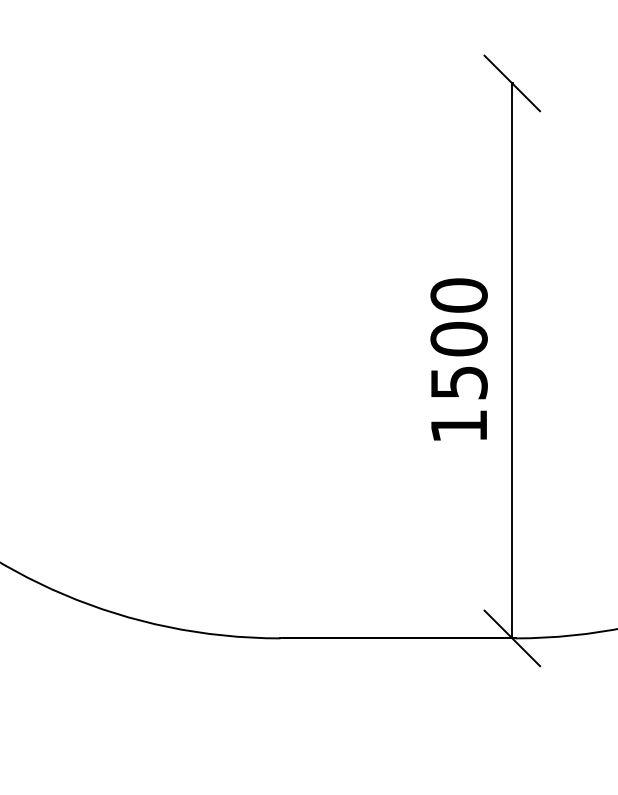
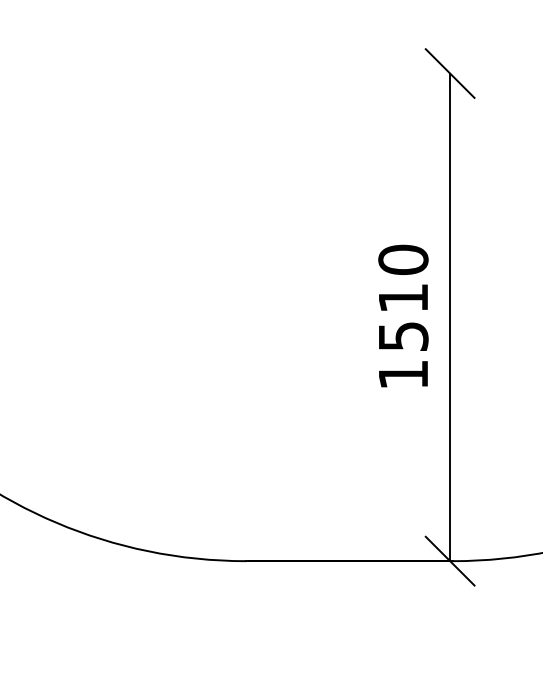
text: (458, 339) -> (402, 298), 1500 -> 1510

